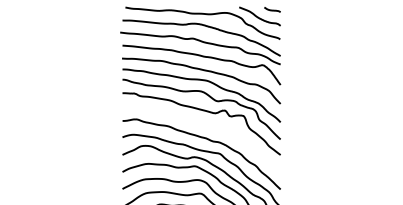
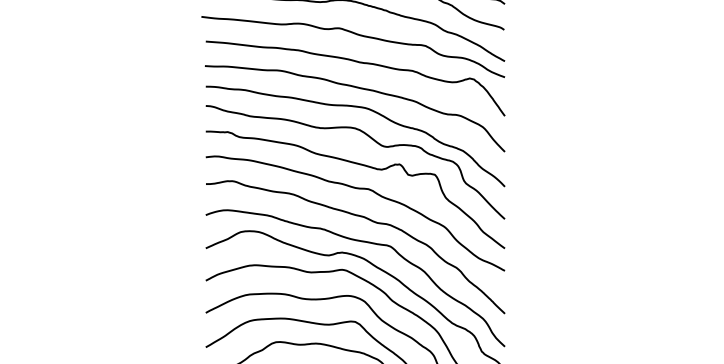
curve: (203, 124) -> (359, 190), added

